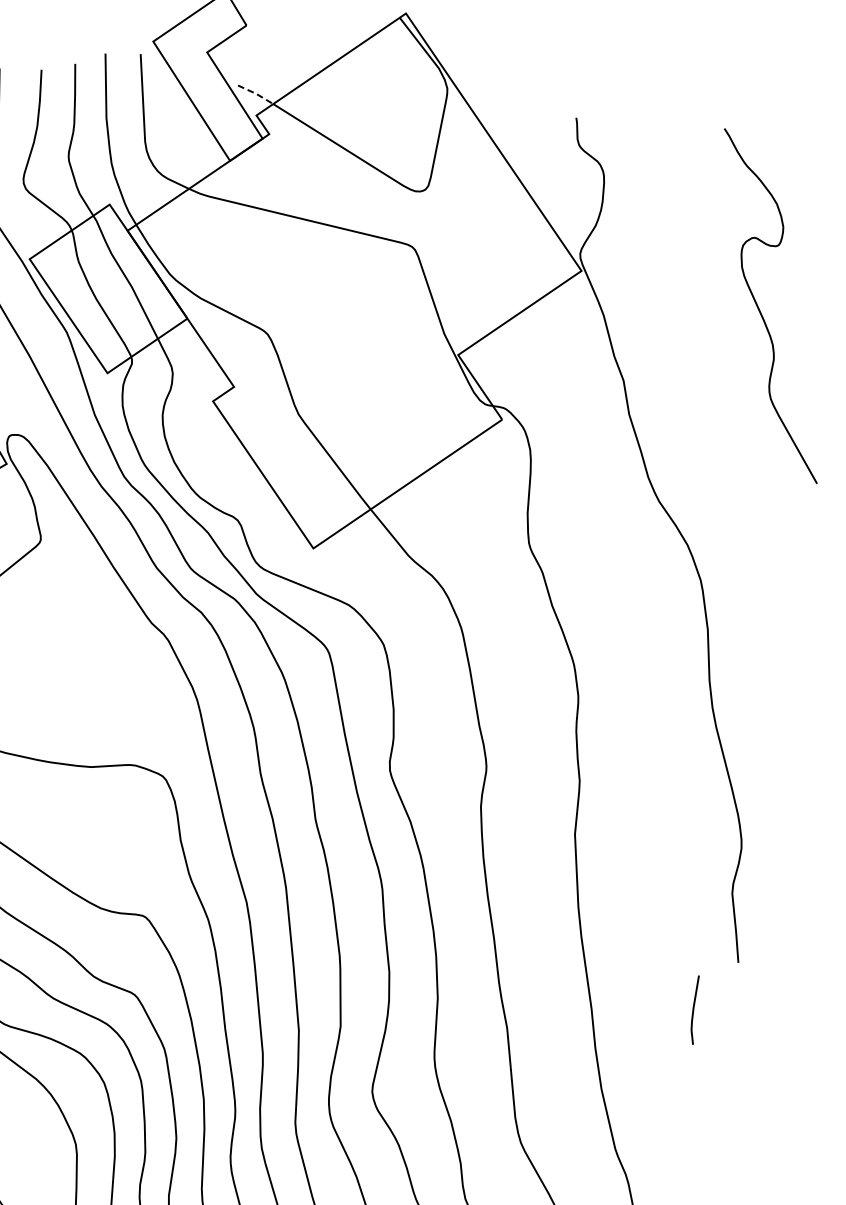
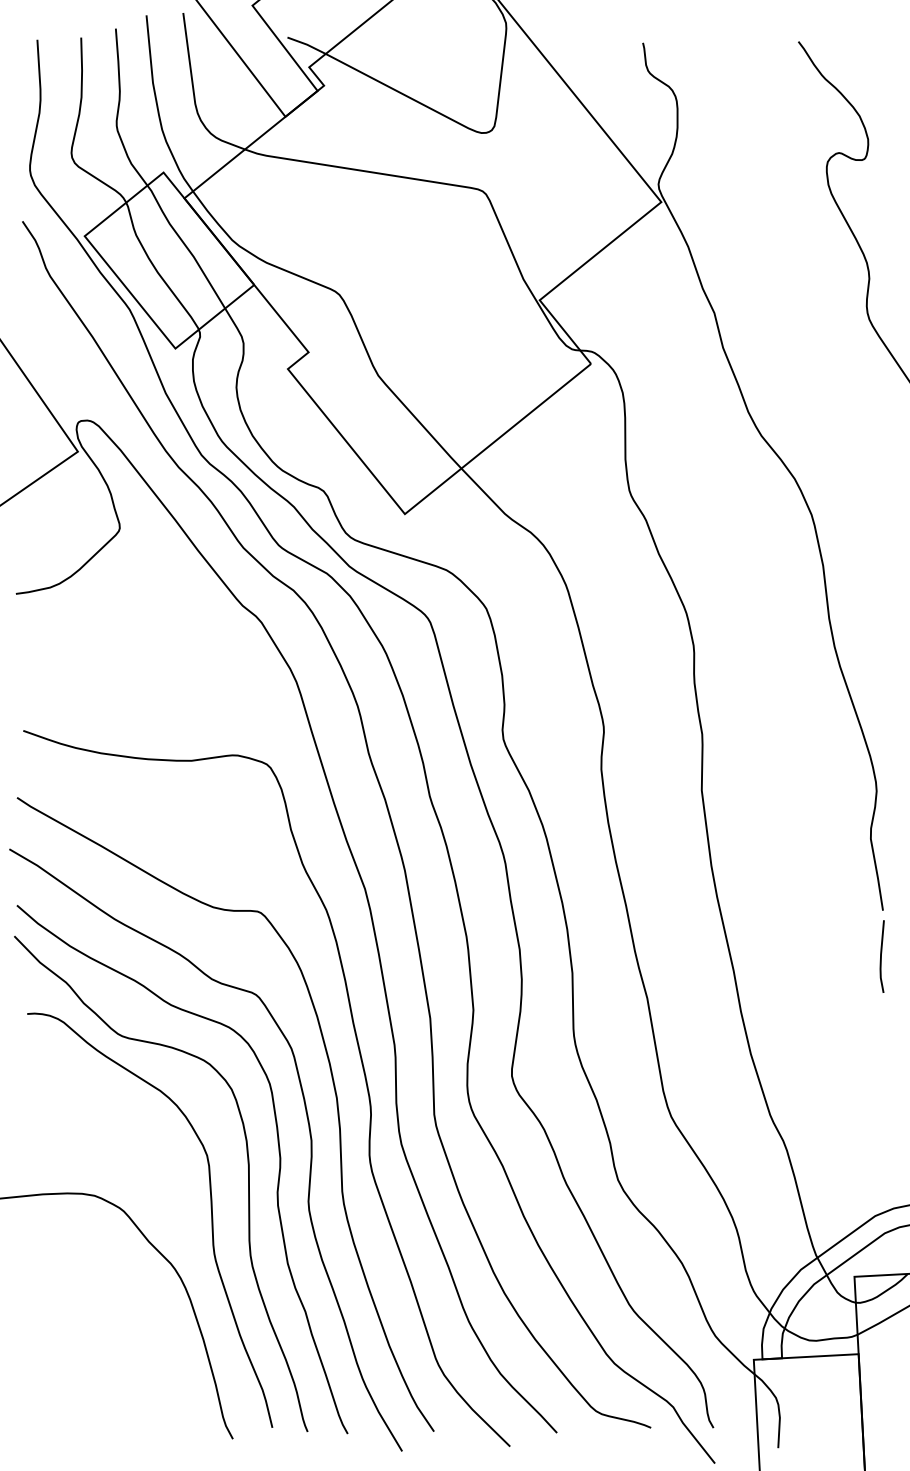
line: (256, 93) -> (307, 44), dashed -> solid
line: (693, 1009) -> (881, 956), moved

